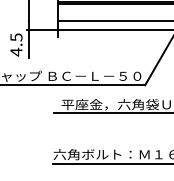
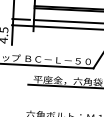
line: (39, 21) -> (20, 19), added

